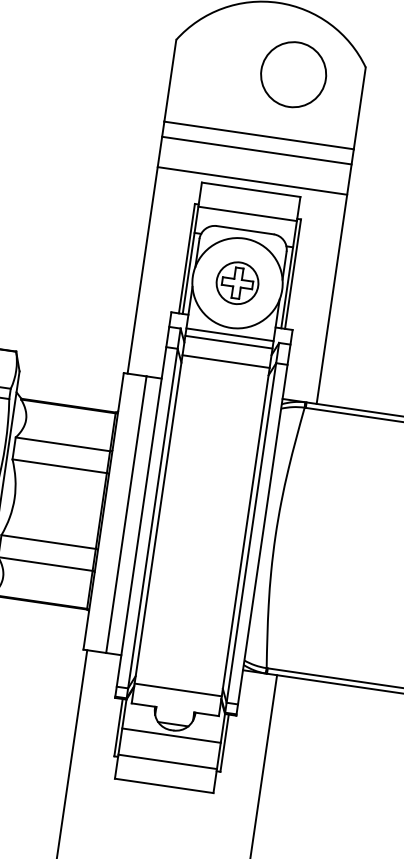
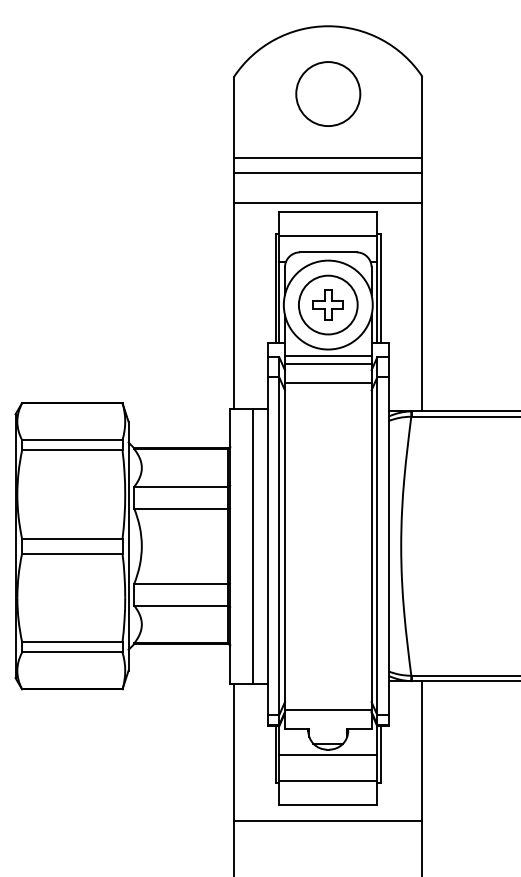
circle: (293, 74) -> (328, 93), moved
circle: (236, 282) -> (327, 304), size x1.43
line: (161, 802) -> (328, 821), added

